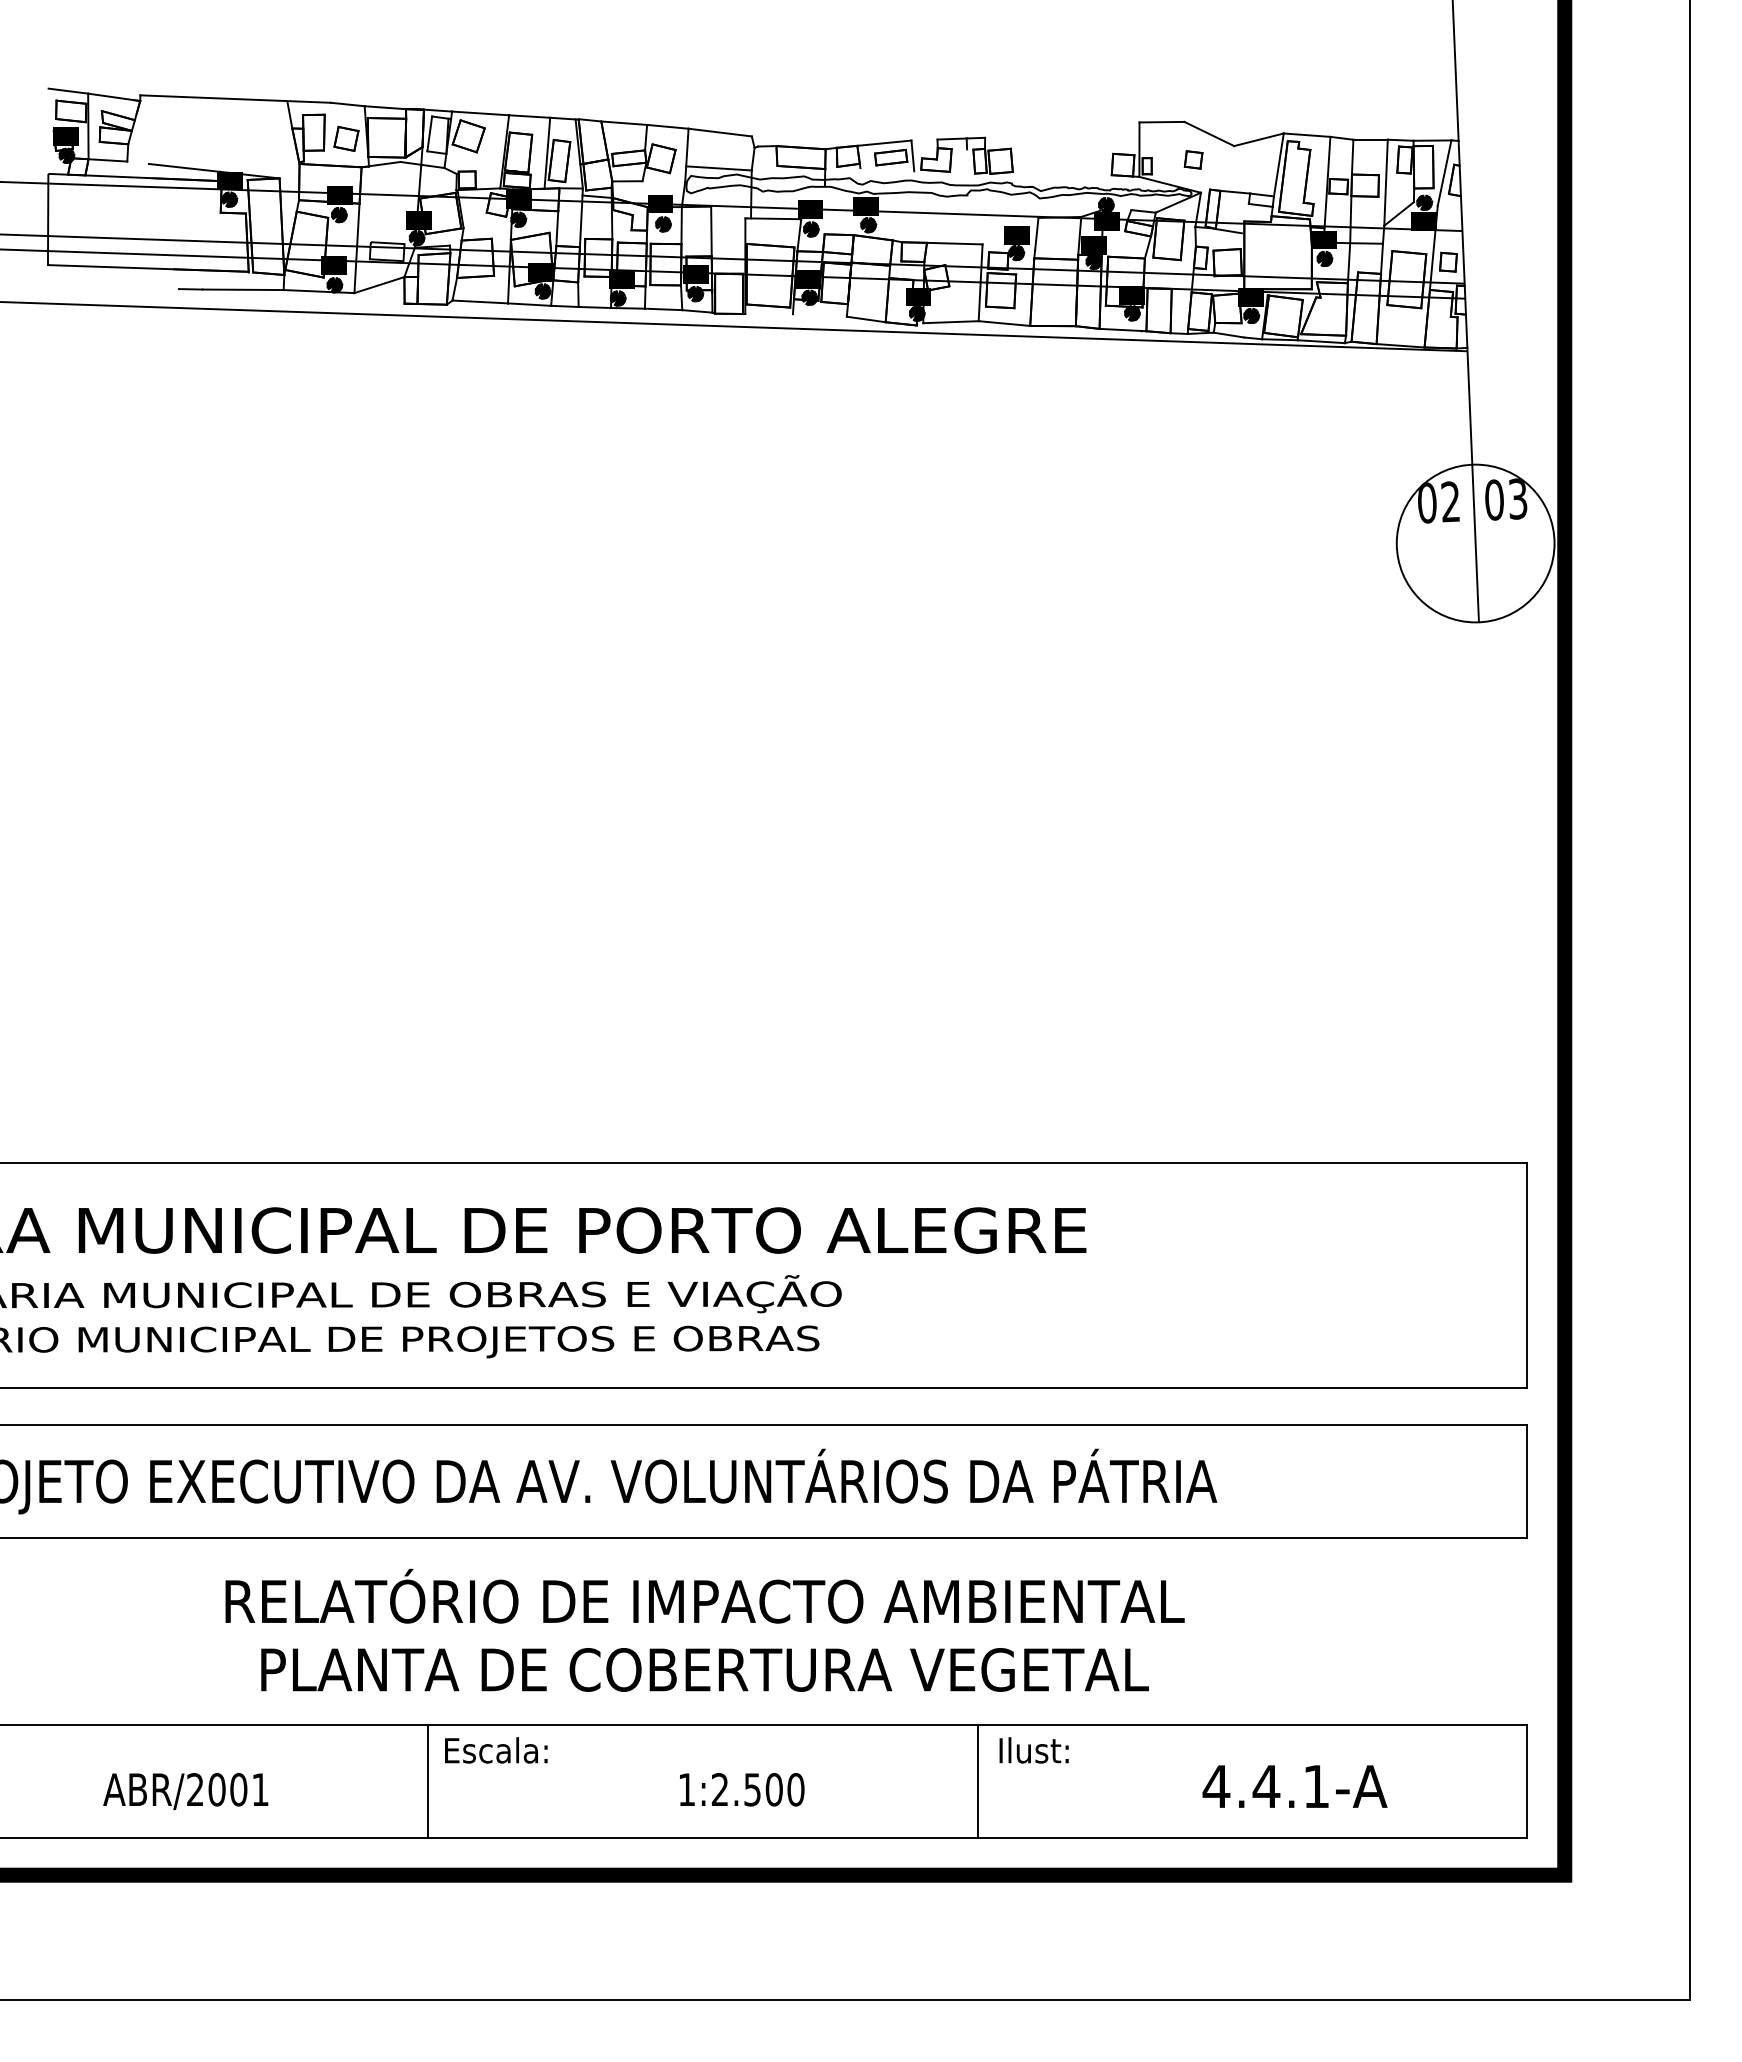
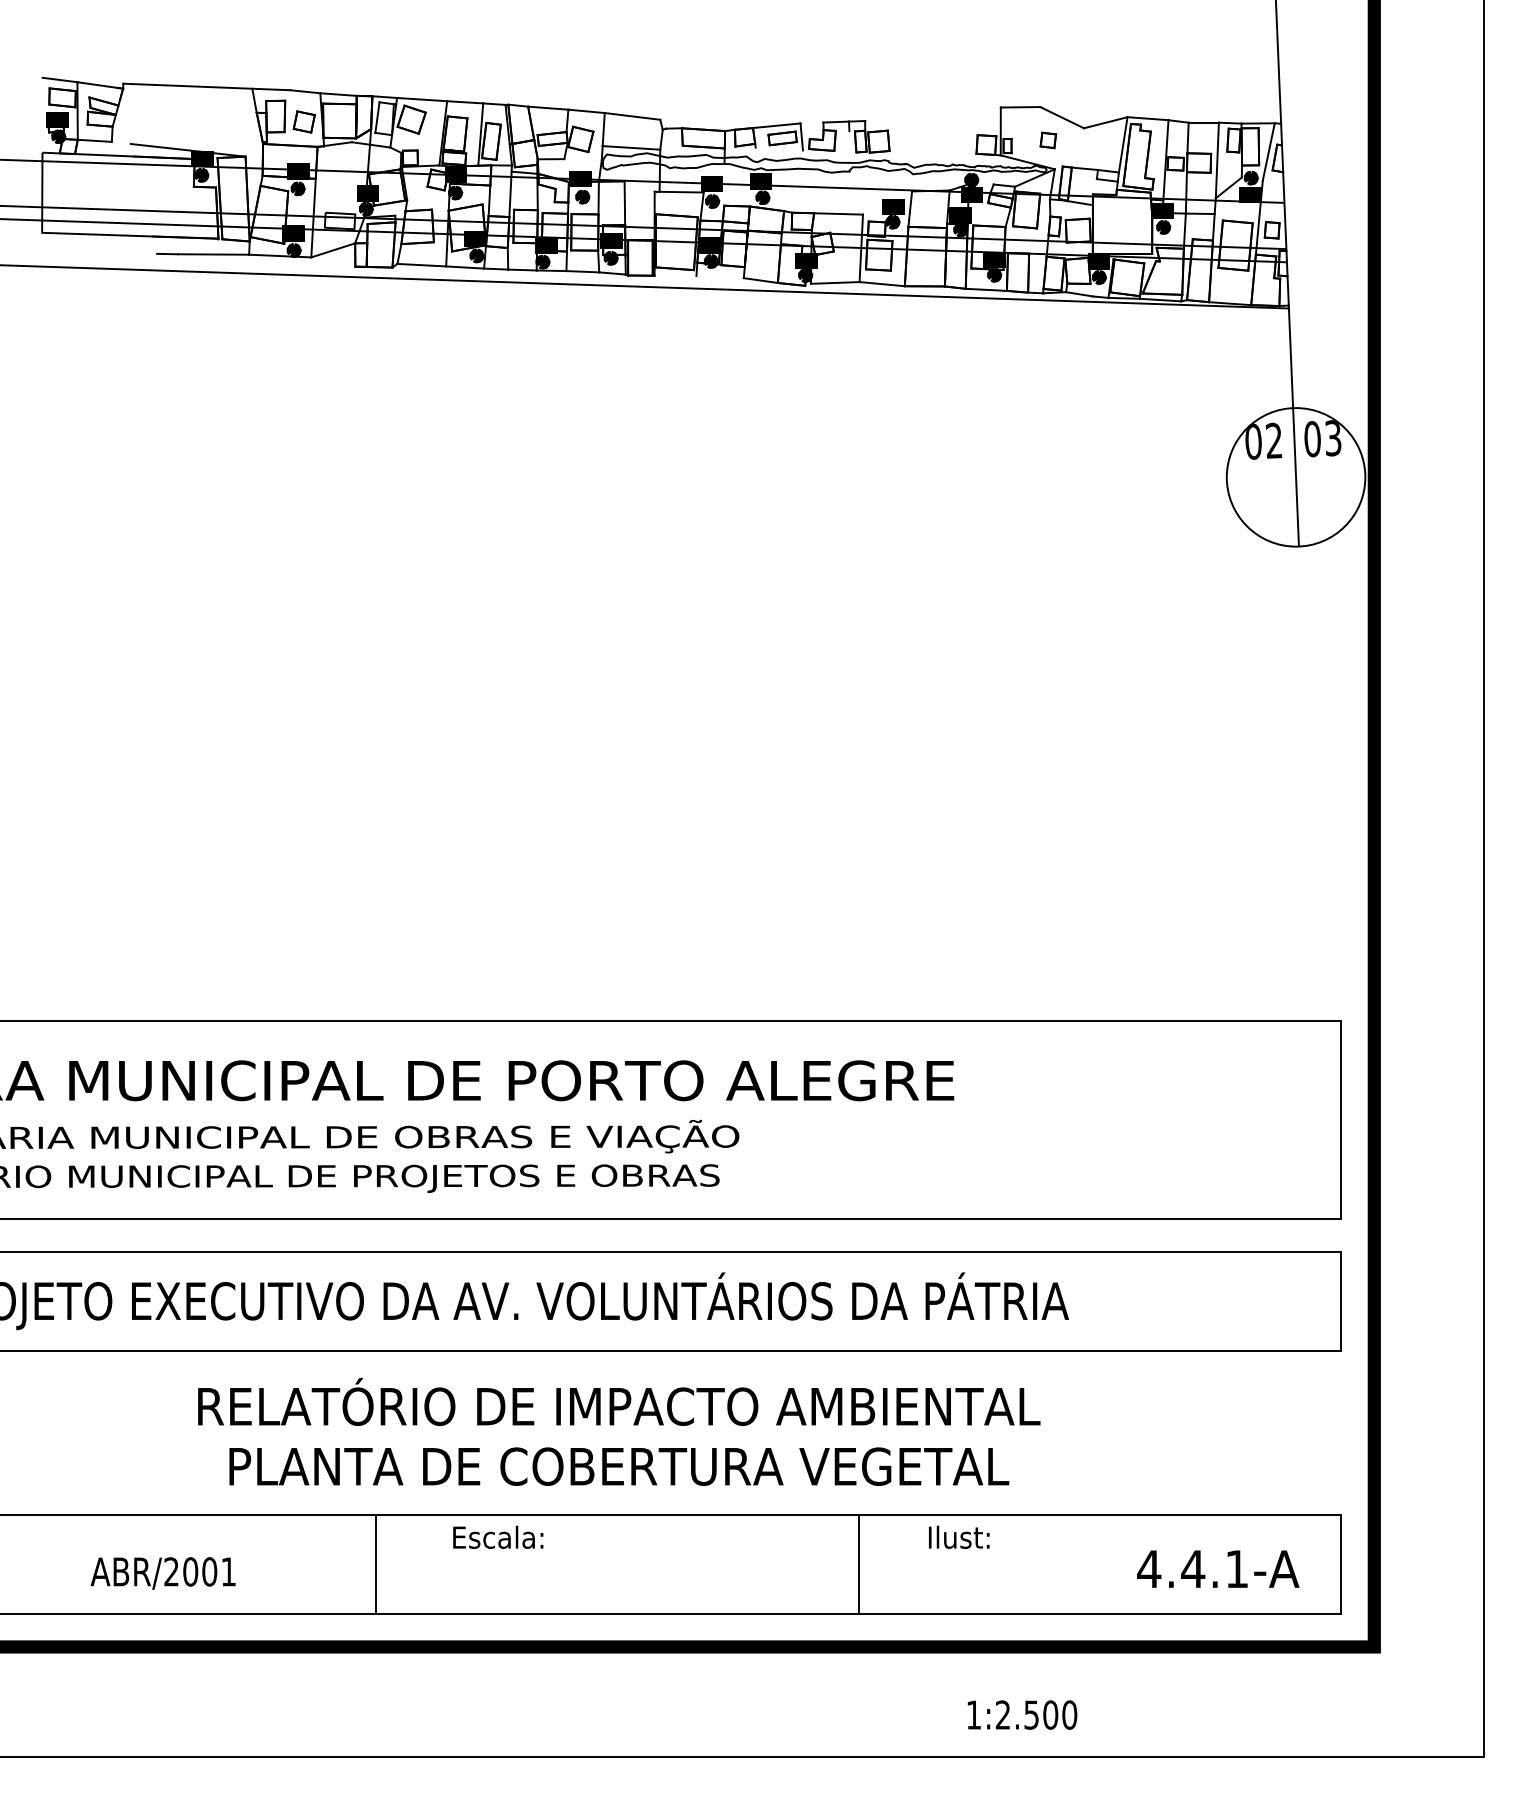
text: (496, 1750) -> (498, 1537), moved
text: (1033, 1750) -> (958, 1537), moved
text: (1294, 1786) -> (1217, 1569), moved
text: (742, 1789) -> (1022, 1714), moved

